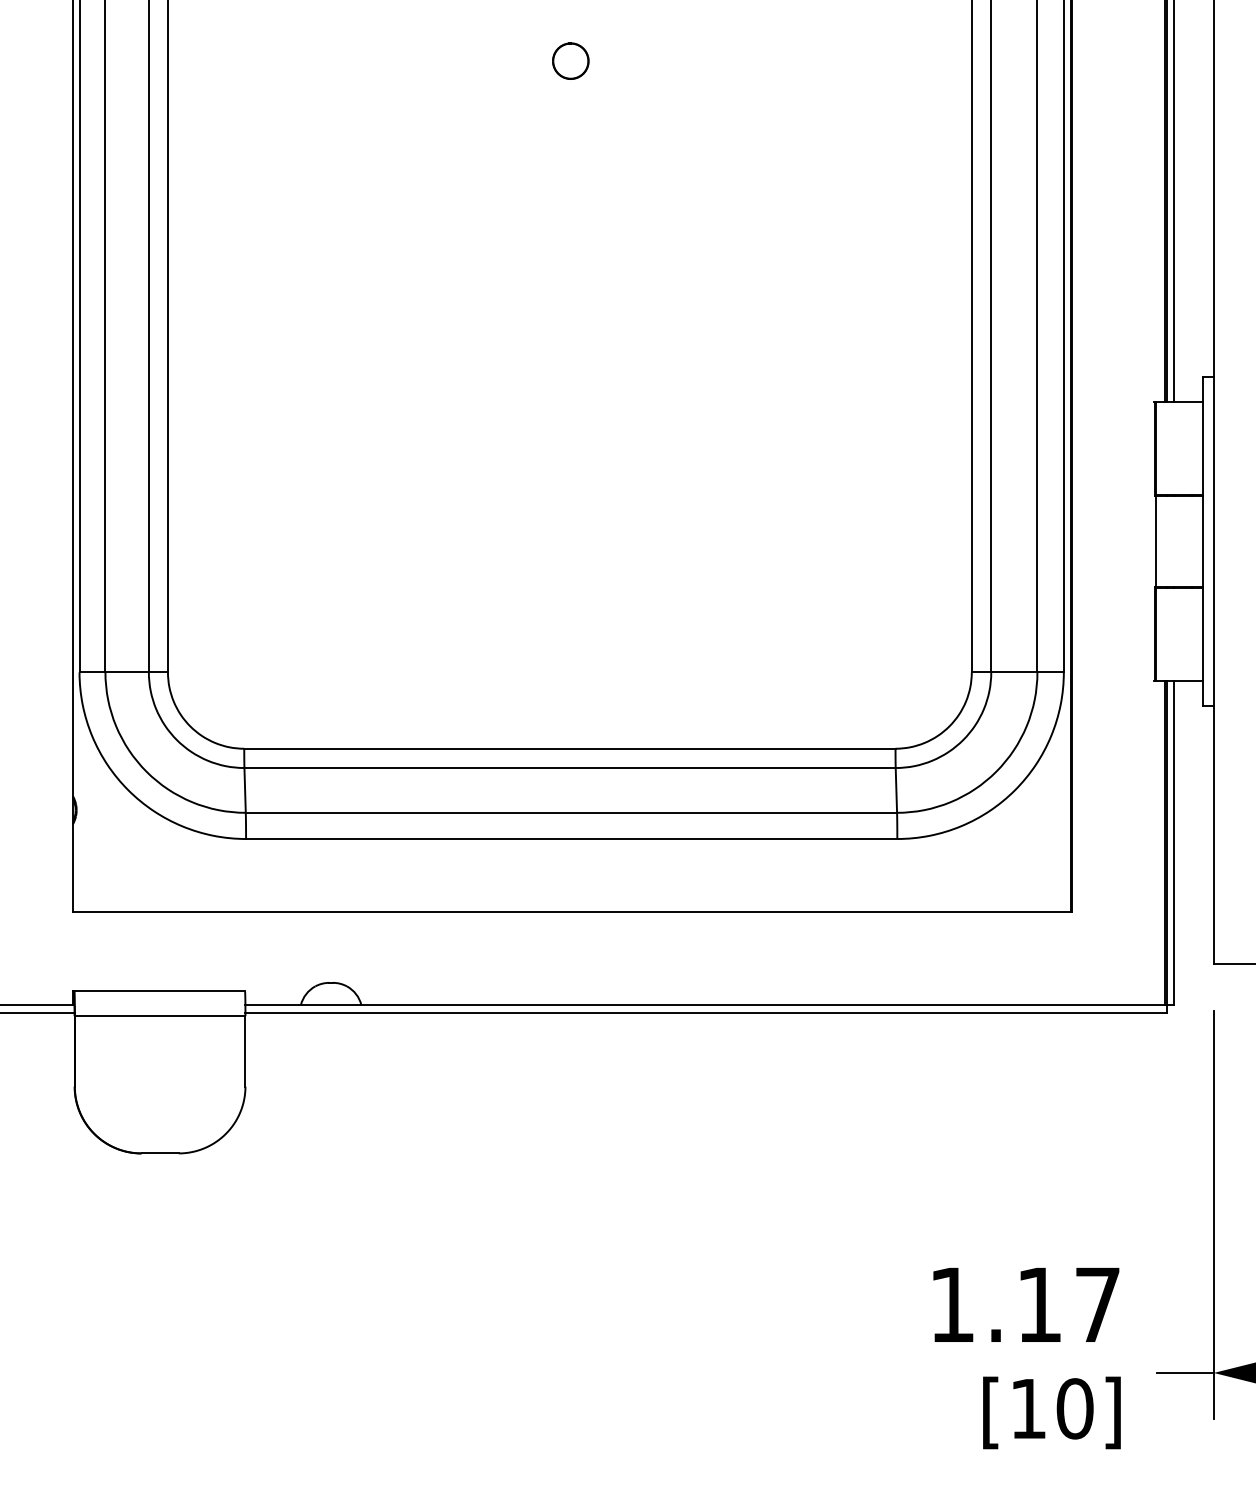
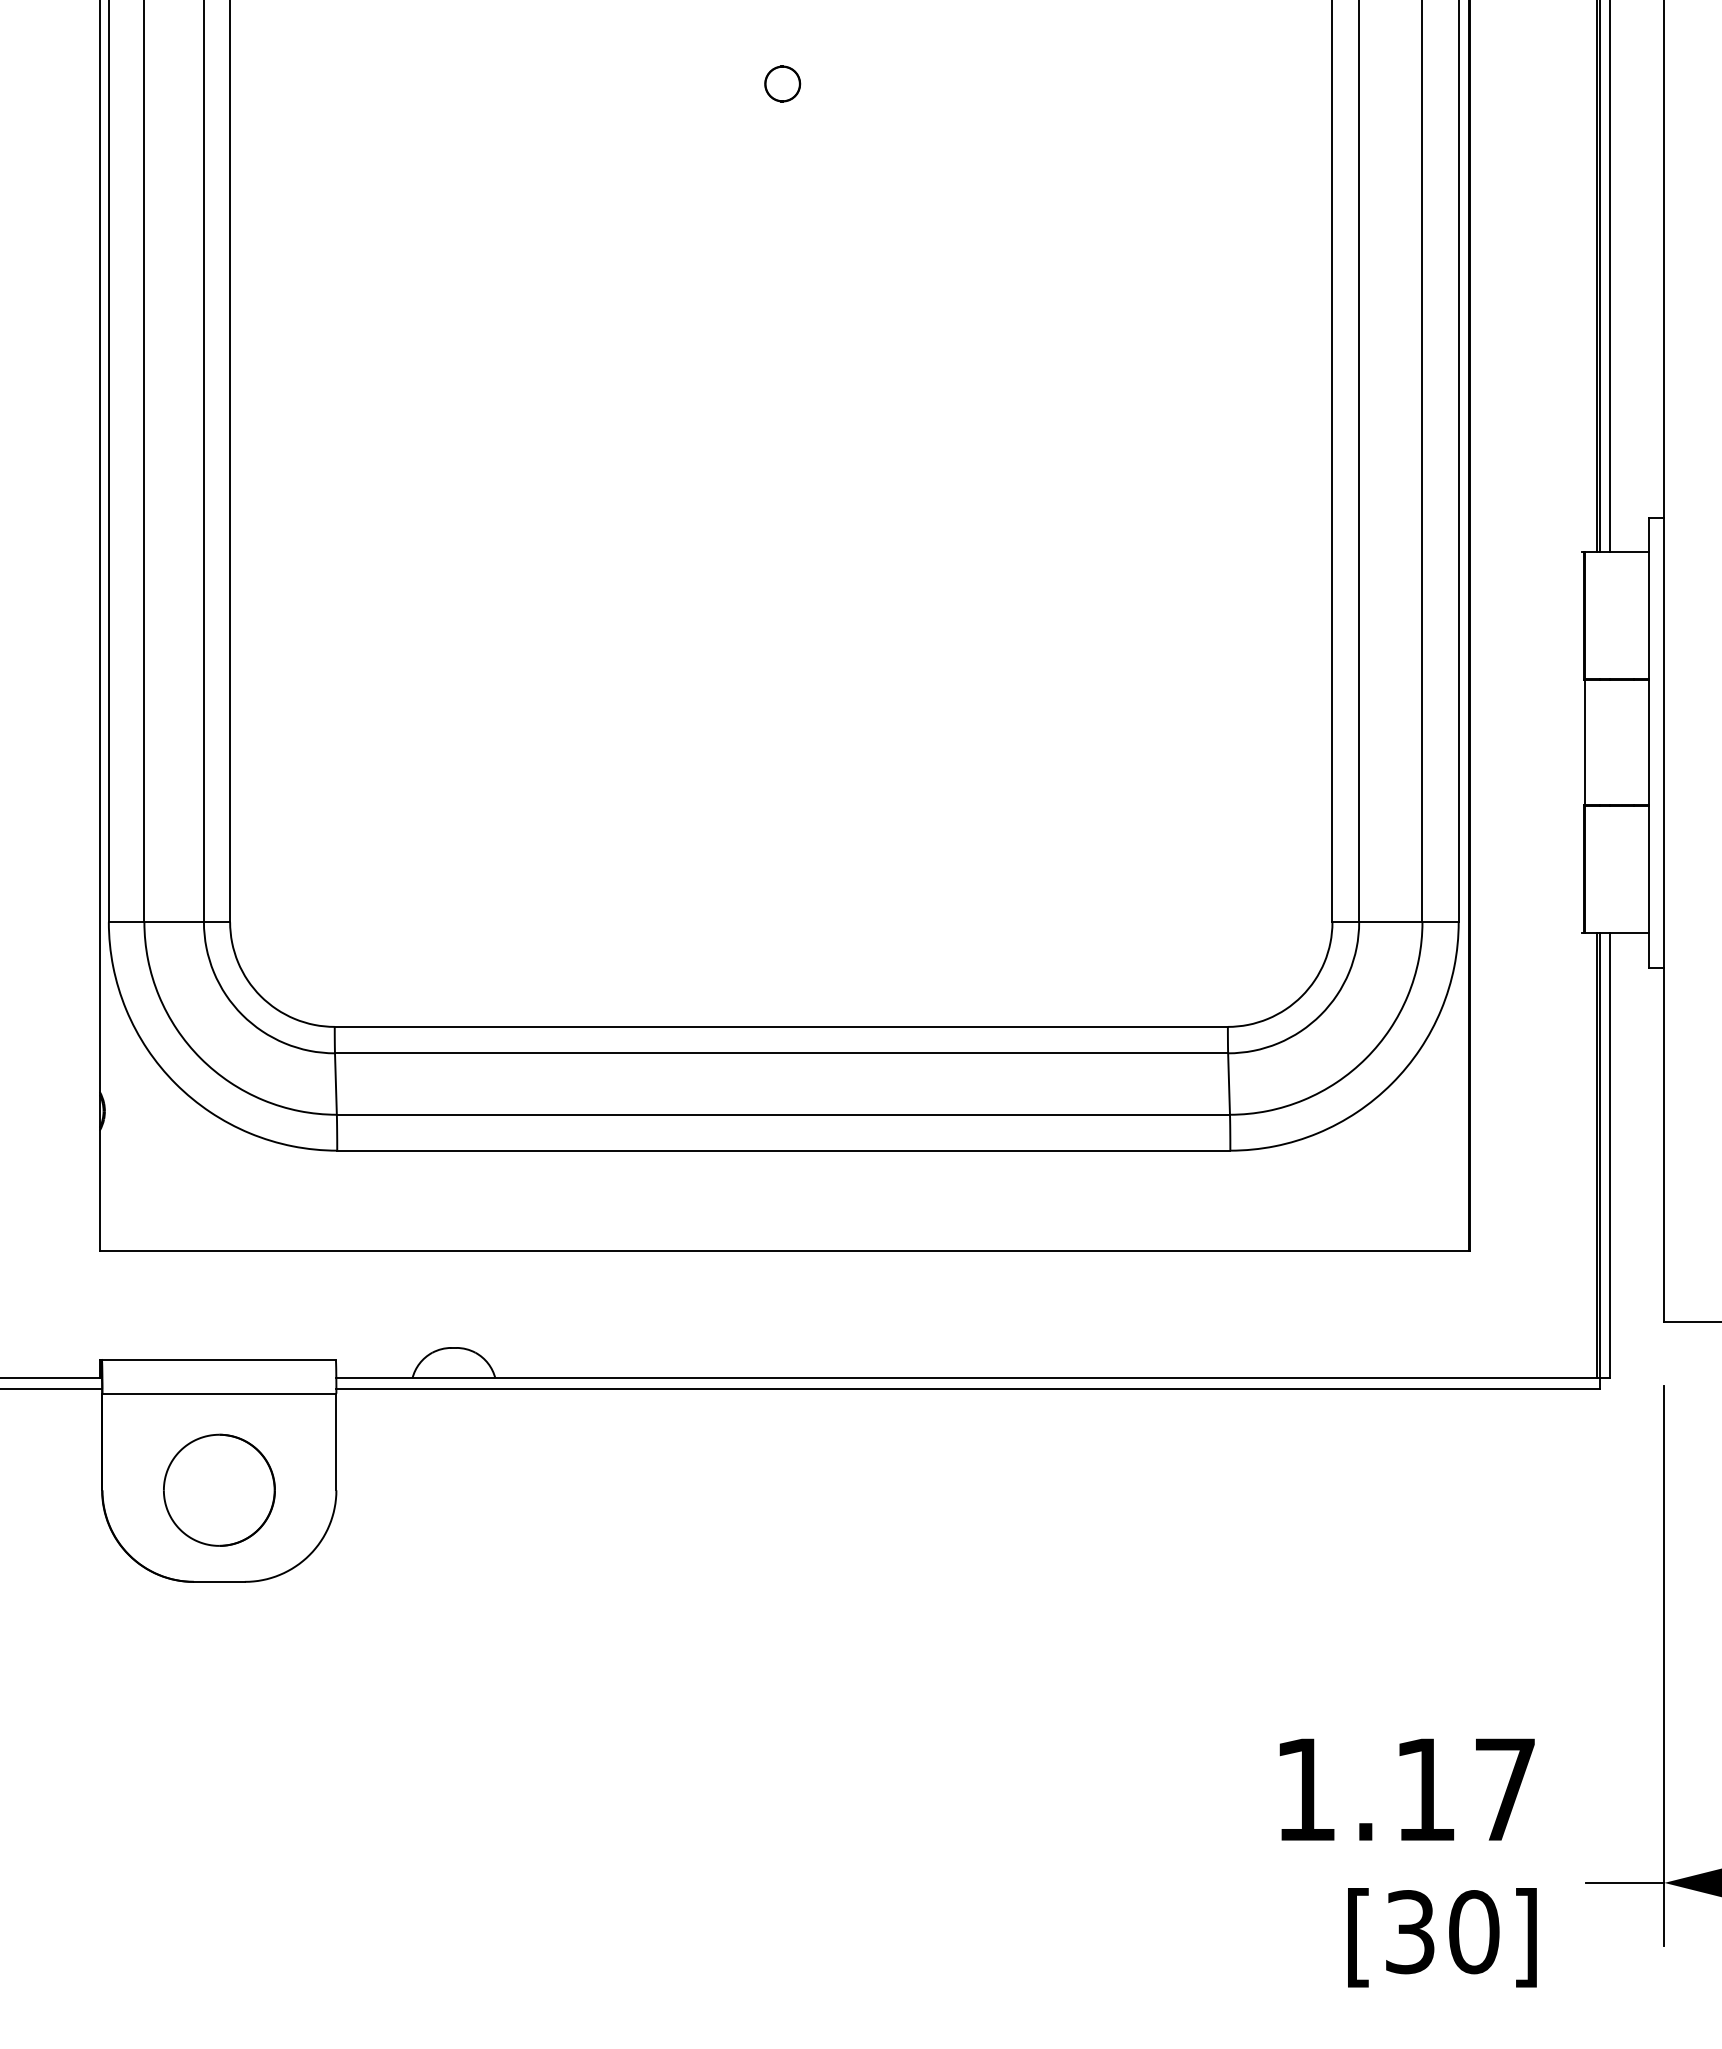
part: (570, 60) -> (782, 83), size x0.71
part: (160, 1086) -> (219, 1489), added
text: (1028, 1409) -> (1410, 1932), [10] -> [30]

